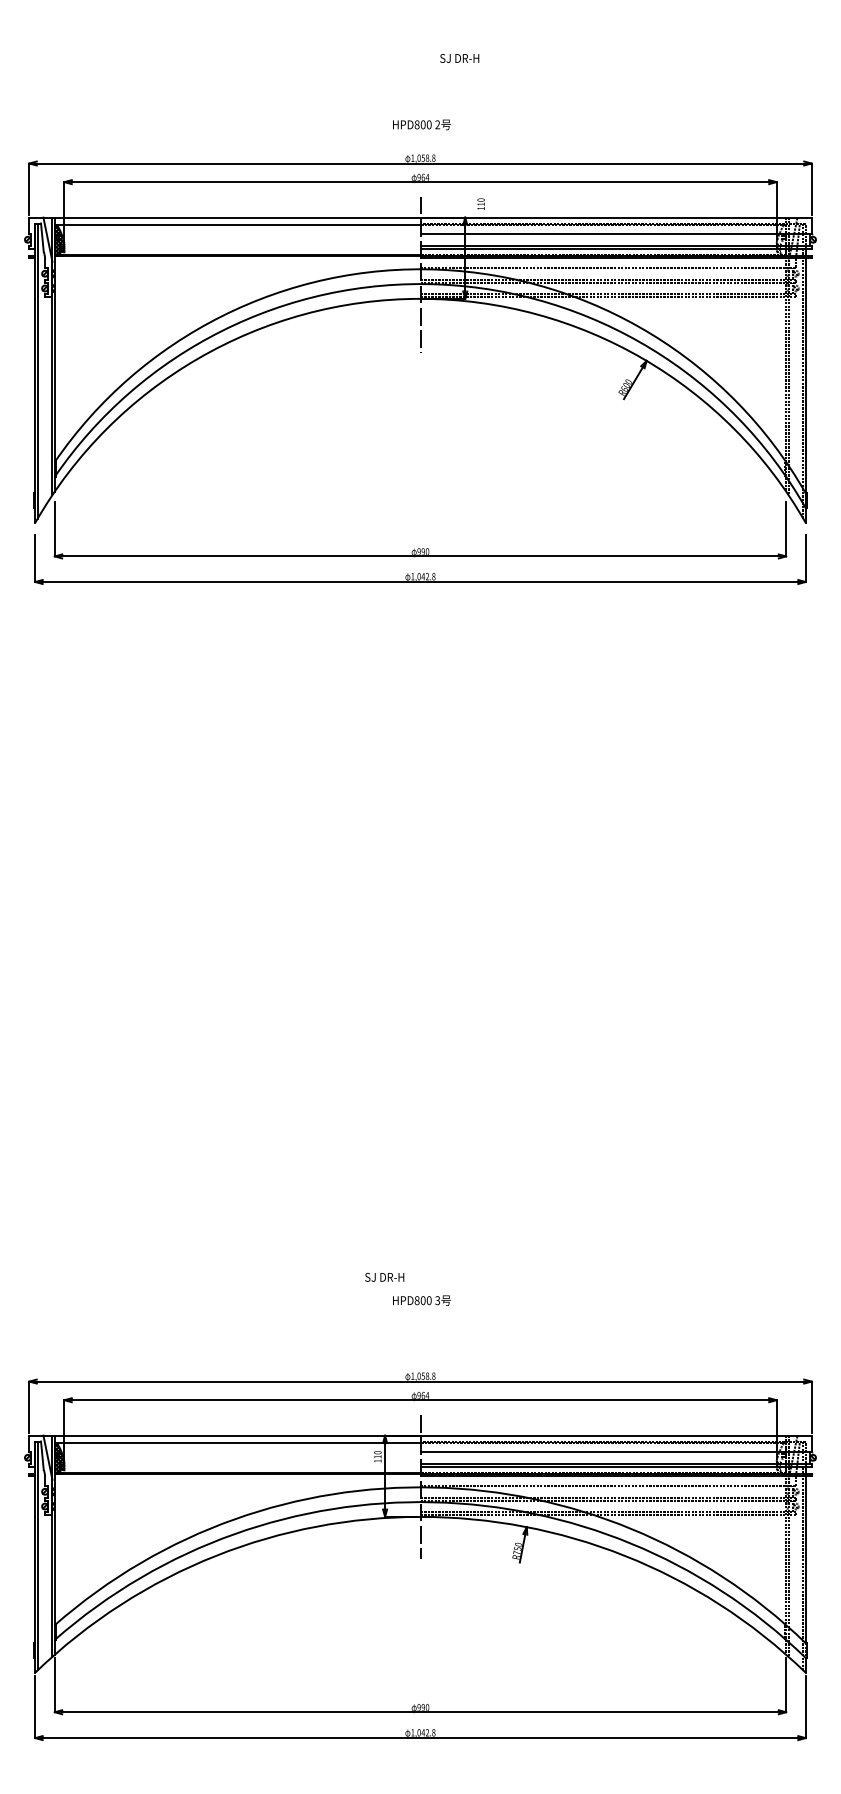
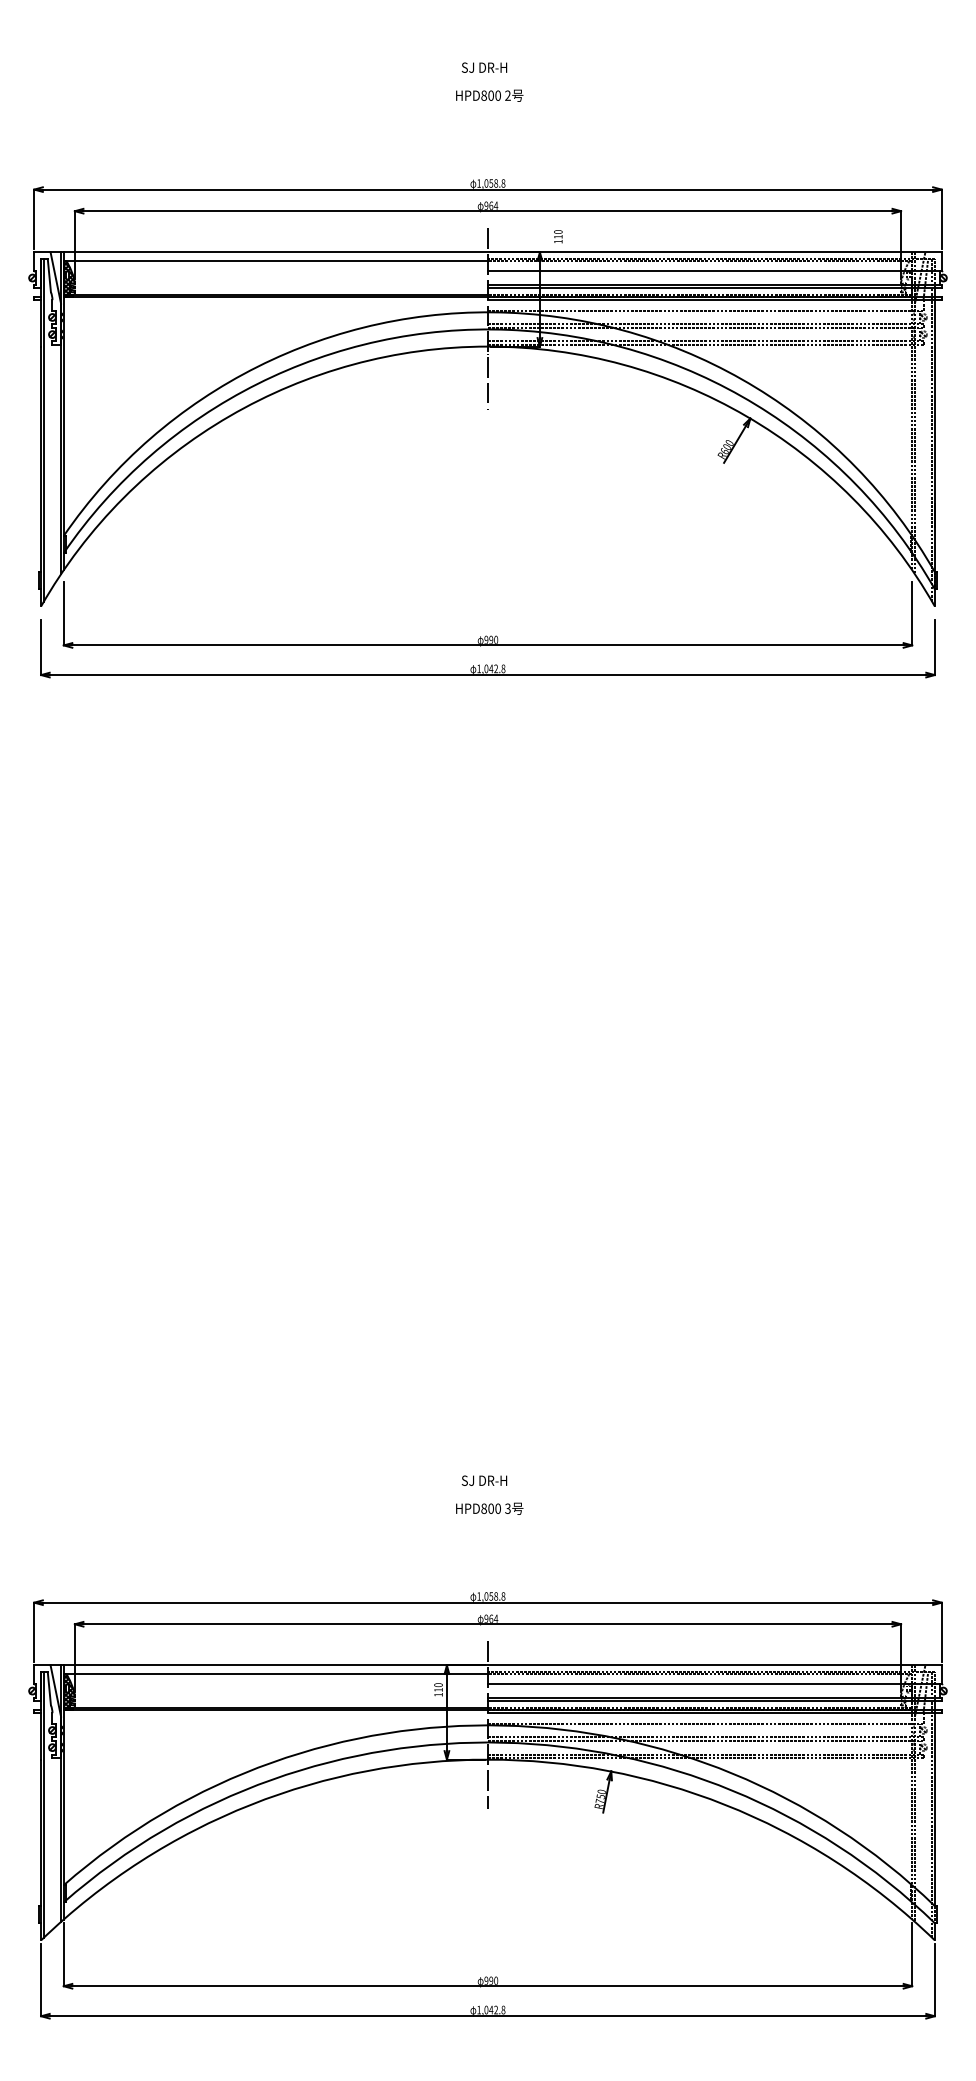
text: (459, 58) -> (484, 67), moved
text: (421, 124) -> (489, 95), moved
text: (384, 1277) -> (484, 1480), moved

